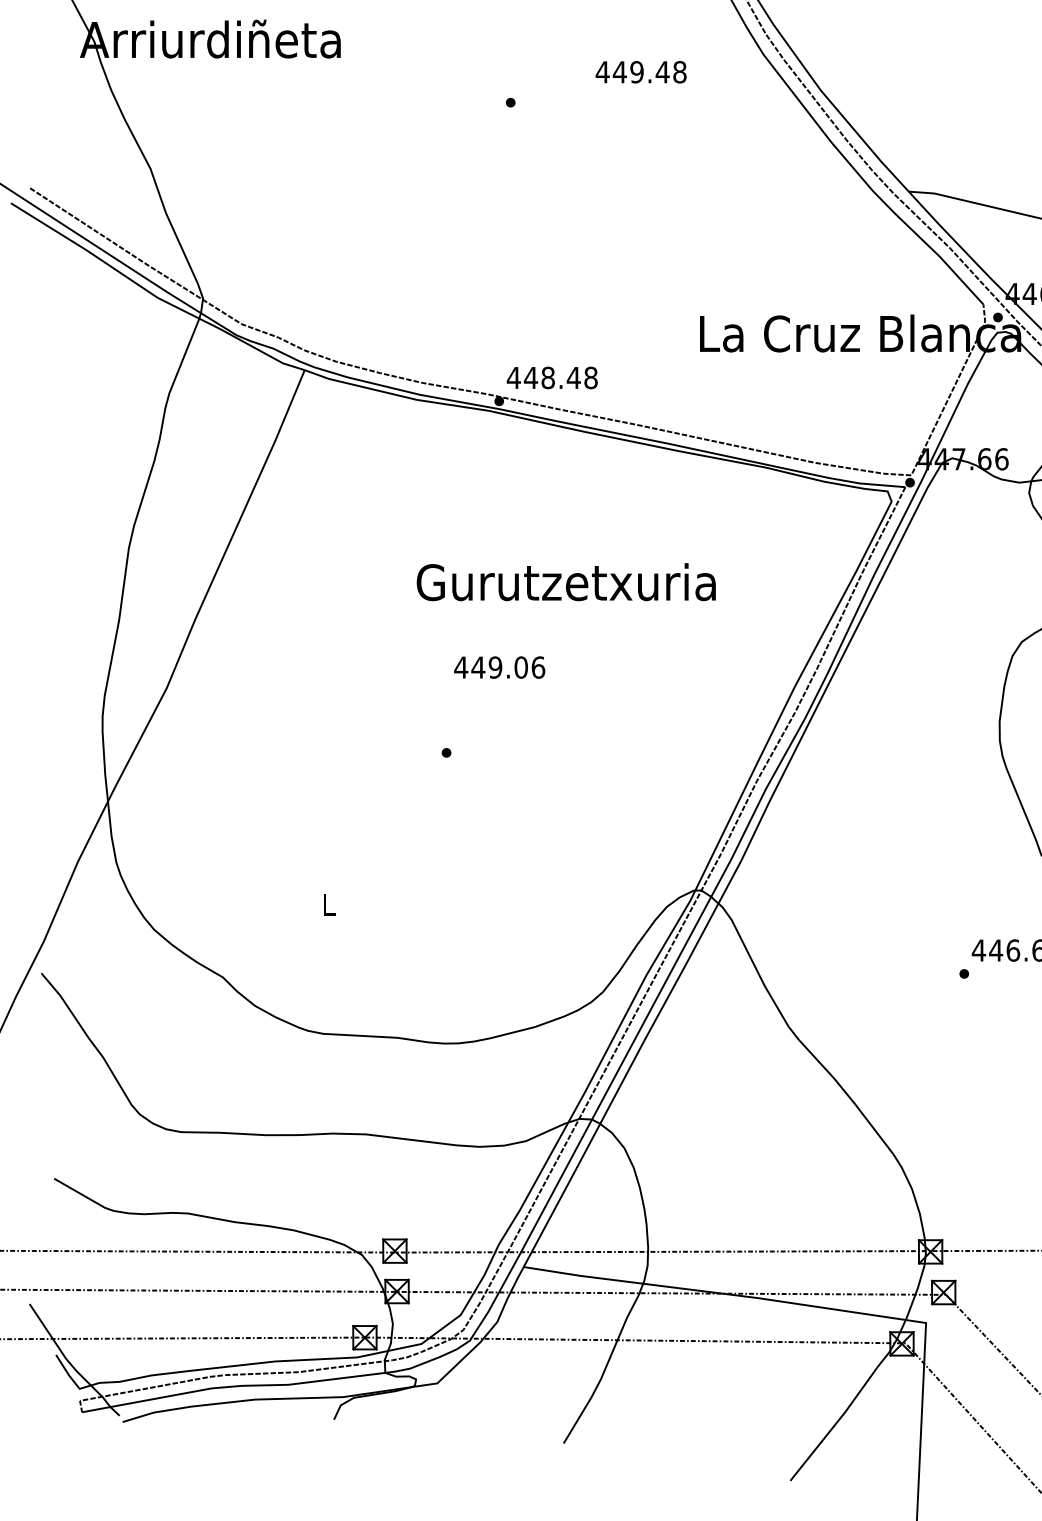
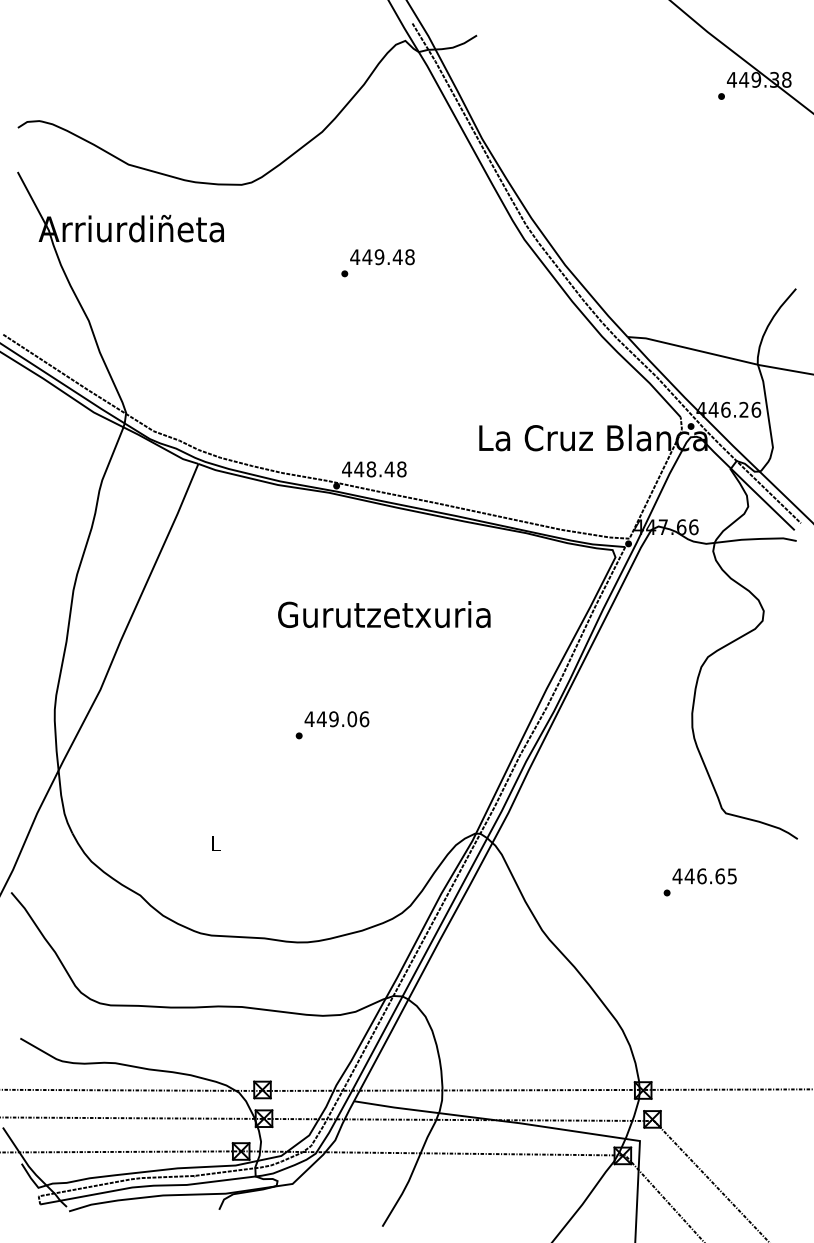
text: (641, 72) -> (382, 257), moved
text: (499, 667) -> (336, 719), moved

